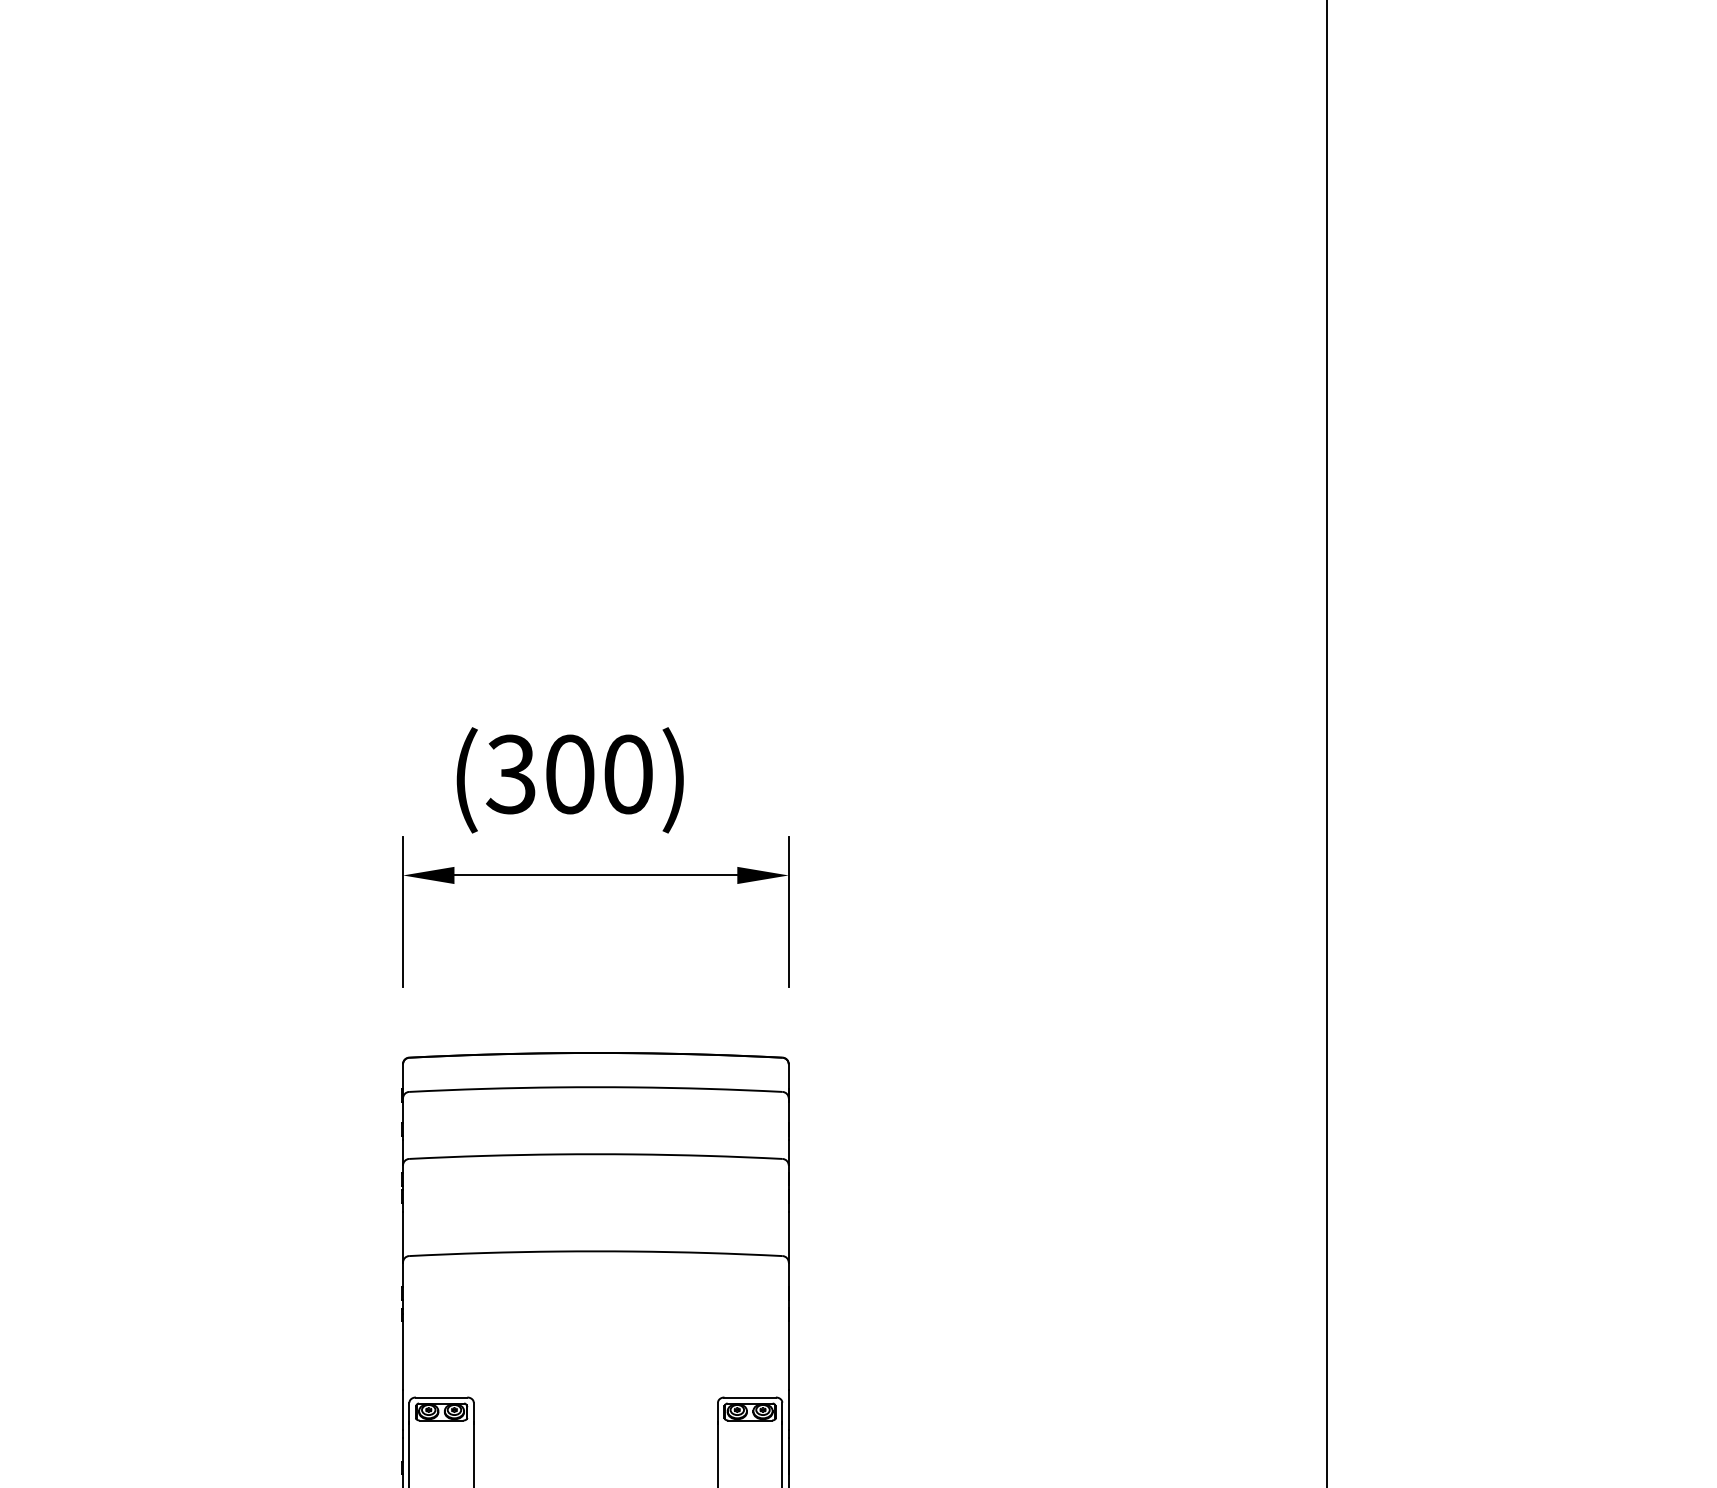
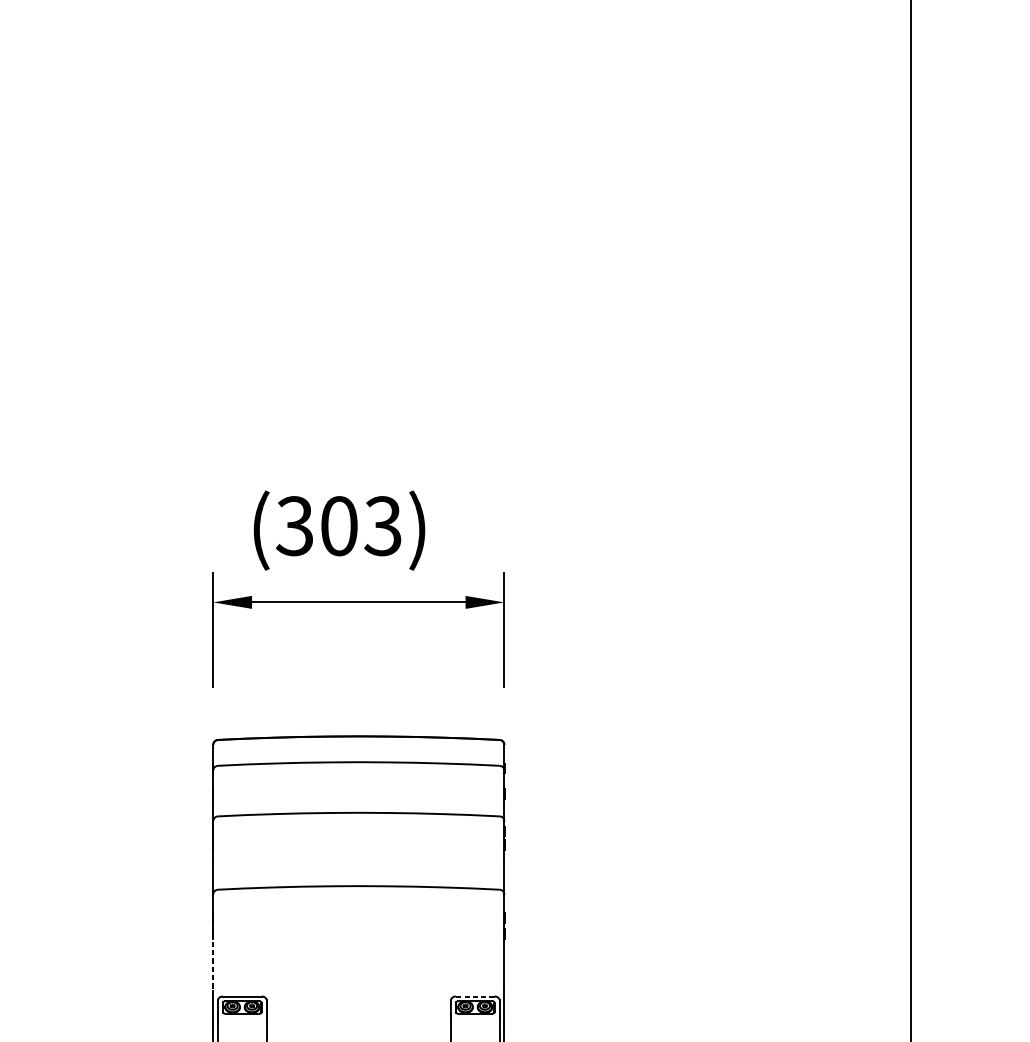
text: (627, 774) -> (382, 526), (300) -> (303)
line: (403, 1351) -> (213, 961), solid -> dashed
line: (750, 1397) -> (475, 996), solid -> dashed

